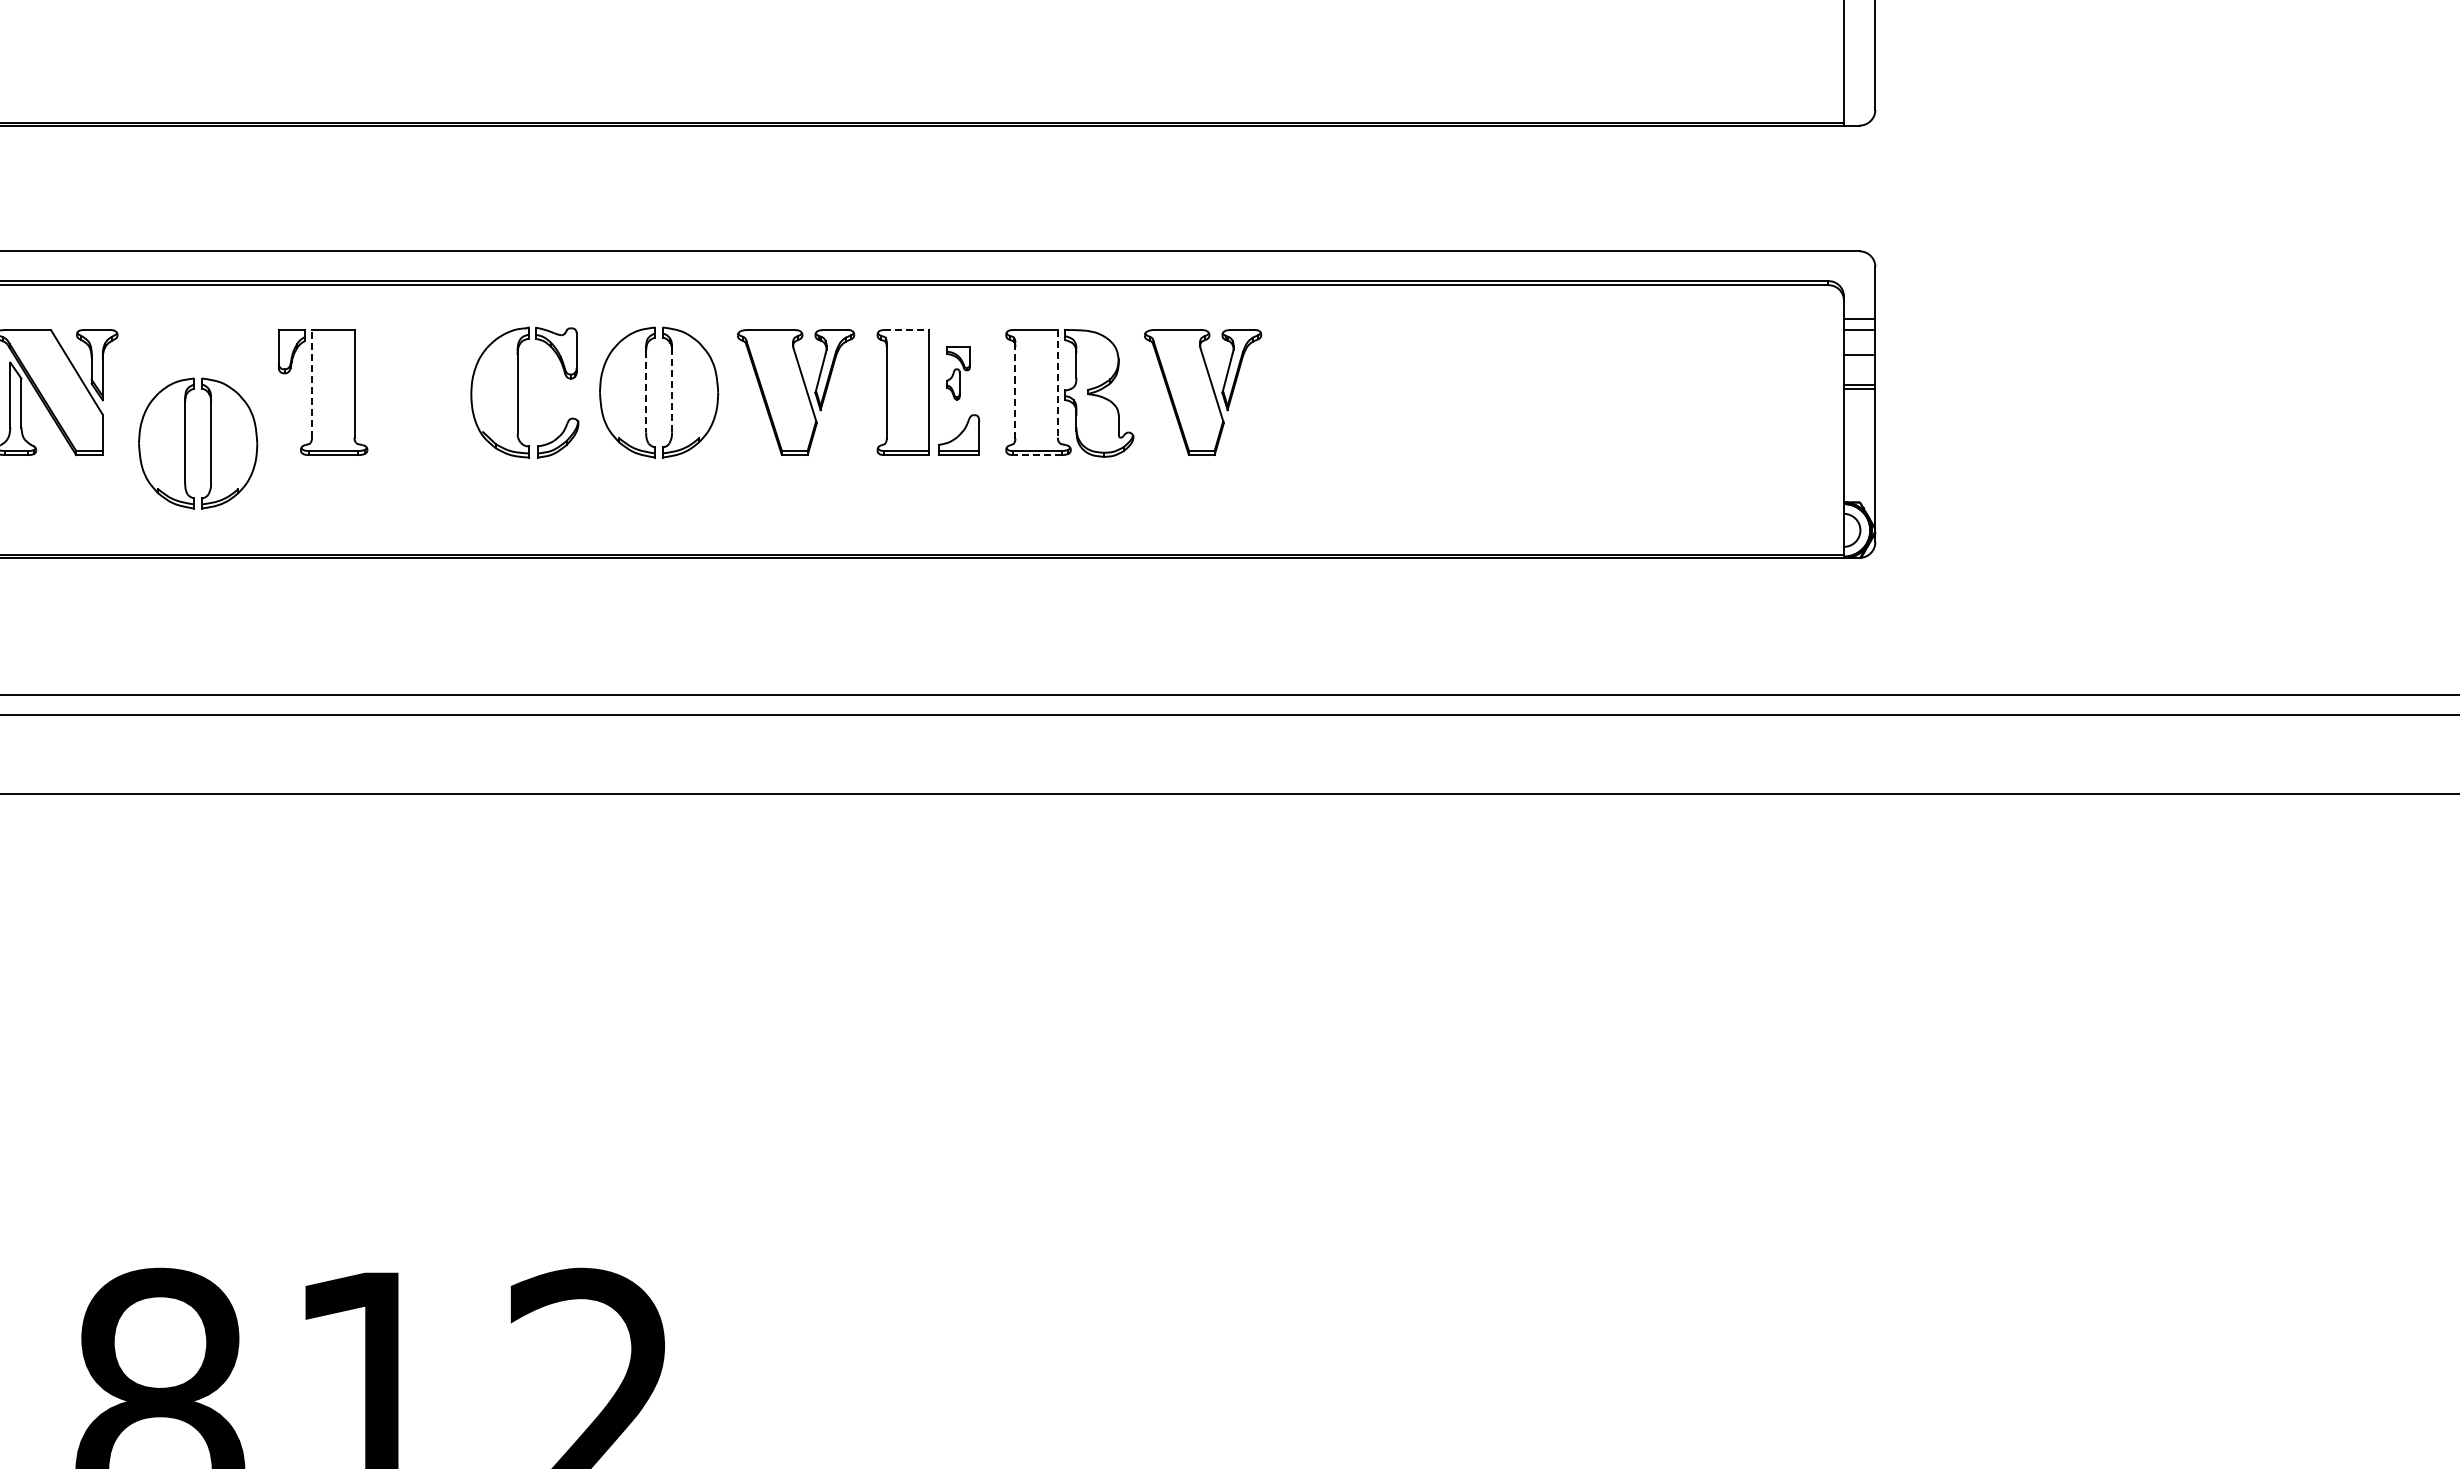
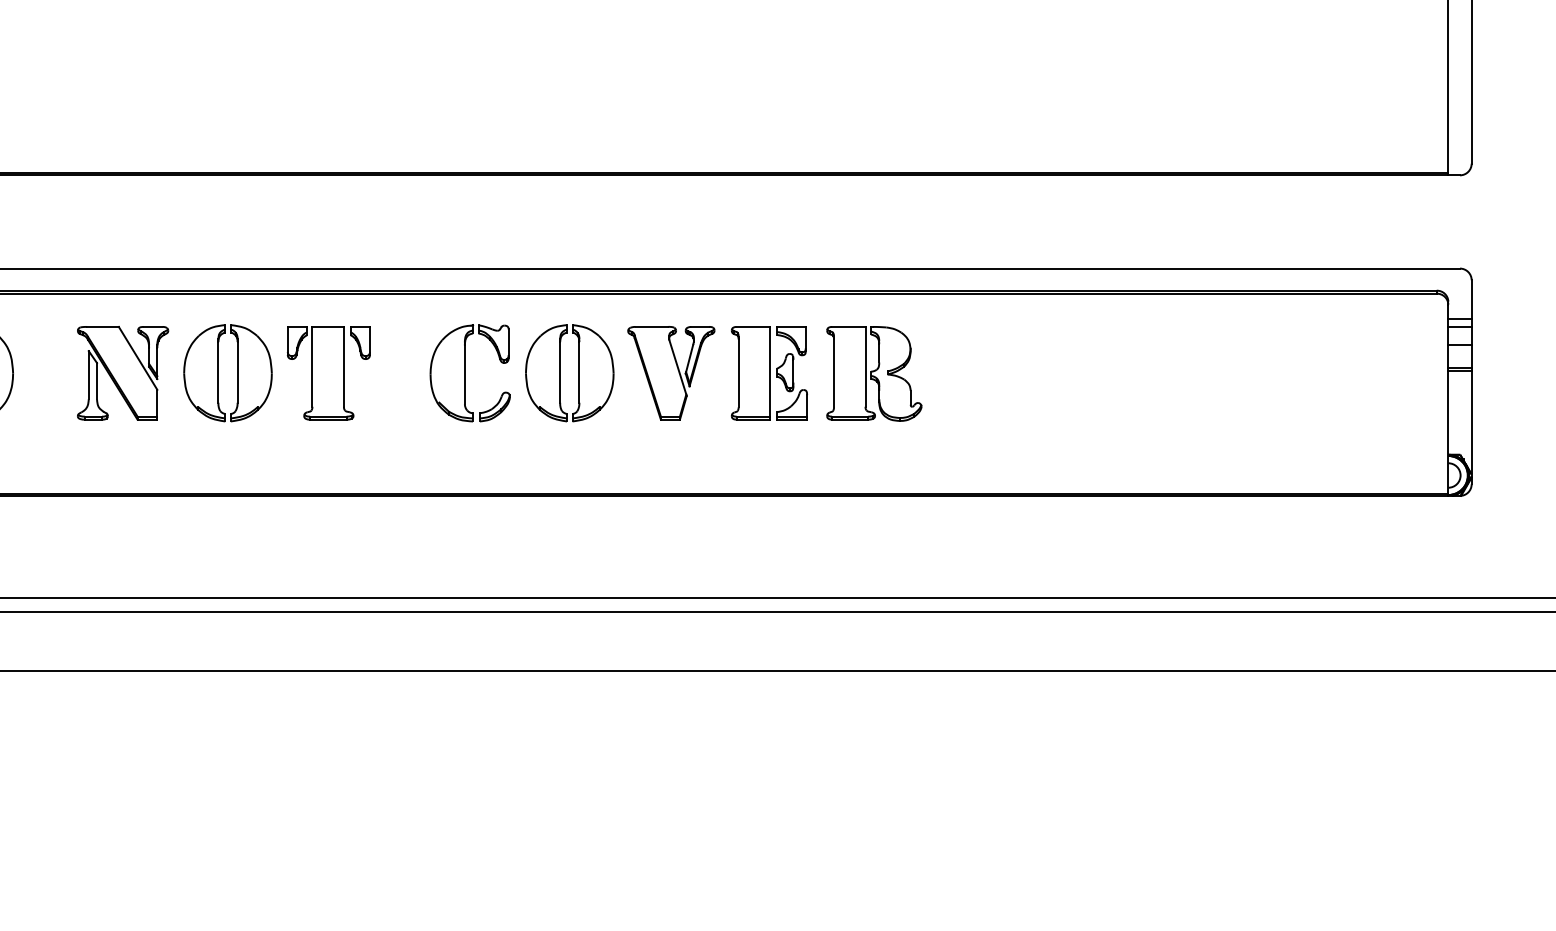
line: (906, 330) -> (753, 327), dashed -> solid
part: (376, 351) -> (360, 342), added
part: (958, 373) -> (791, 359), size x1.67
line: (312, 383) -> (312, 366), dashed -> solid
line: (1057, 383) -> (865, 366), dashed -> solid
line: (646, 391) -> (560, 372), dashed -> solid
line: (672, 391) -> (579, 372), dashed -> solid
line: (1015, 392) -> (834, 373), dashed -> solid
part: (1203, 392) -> (973, 373), removed
part: (210, 443) -> (237, 373), moved
line: (1036, 455) -> (849, 419), dashed -> solid

